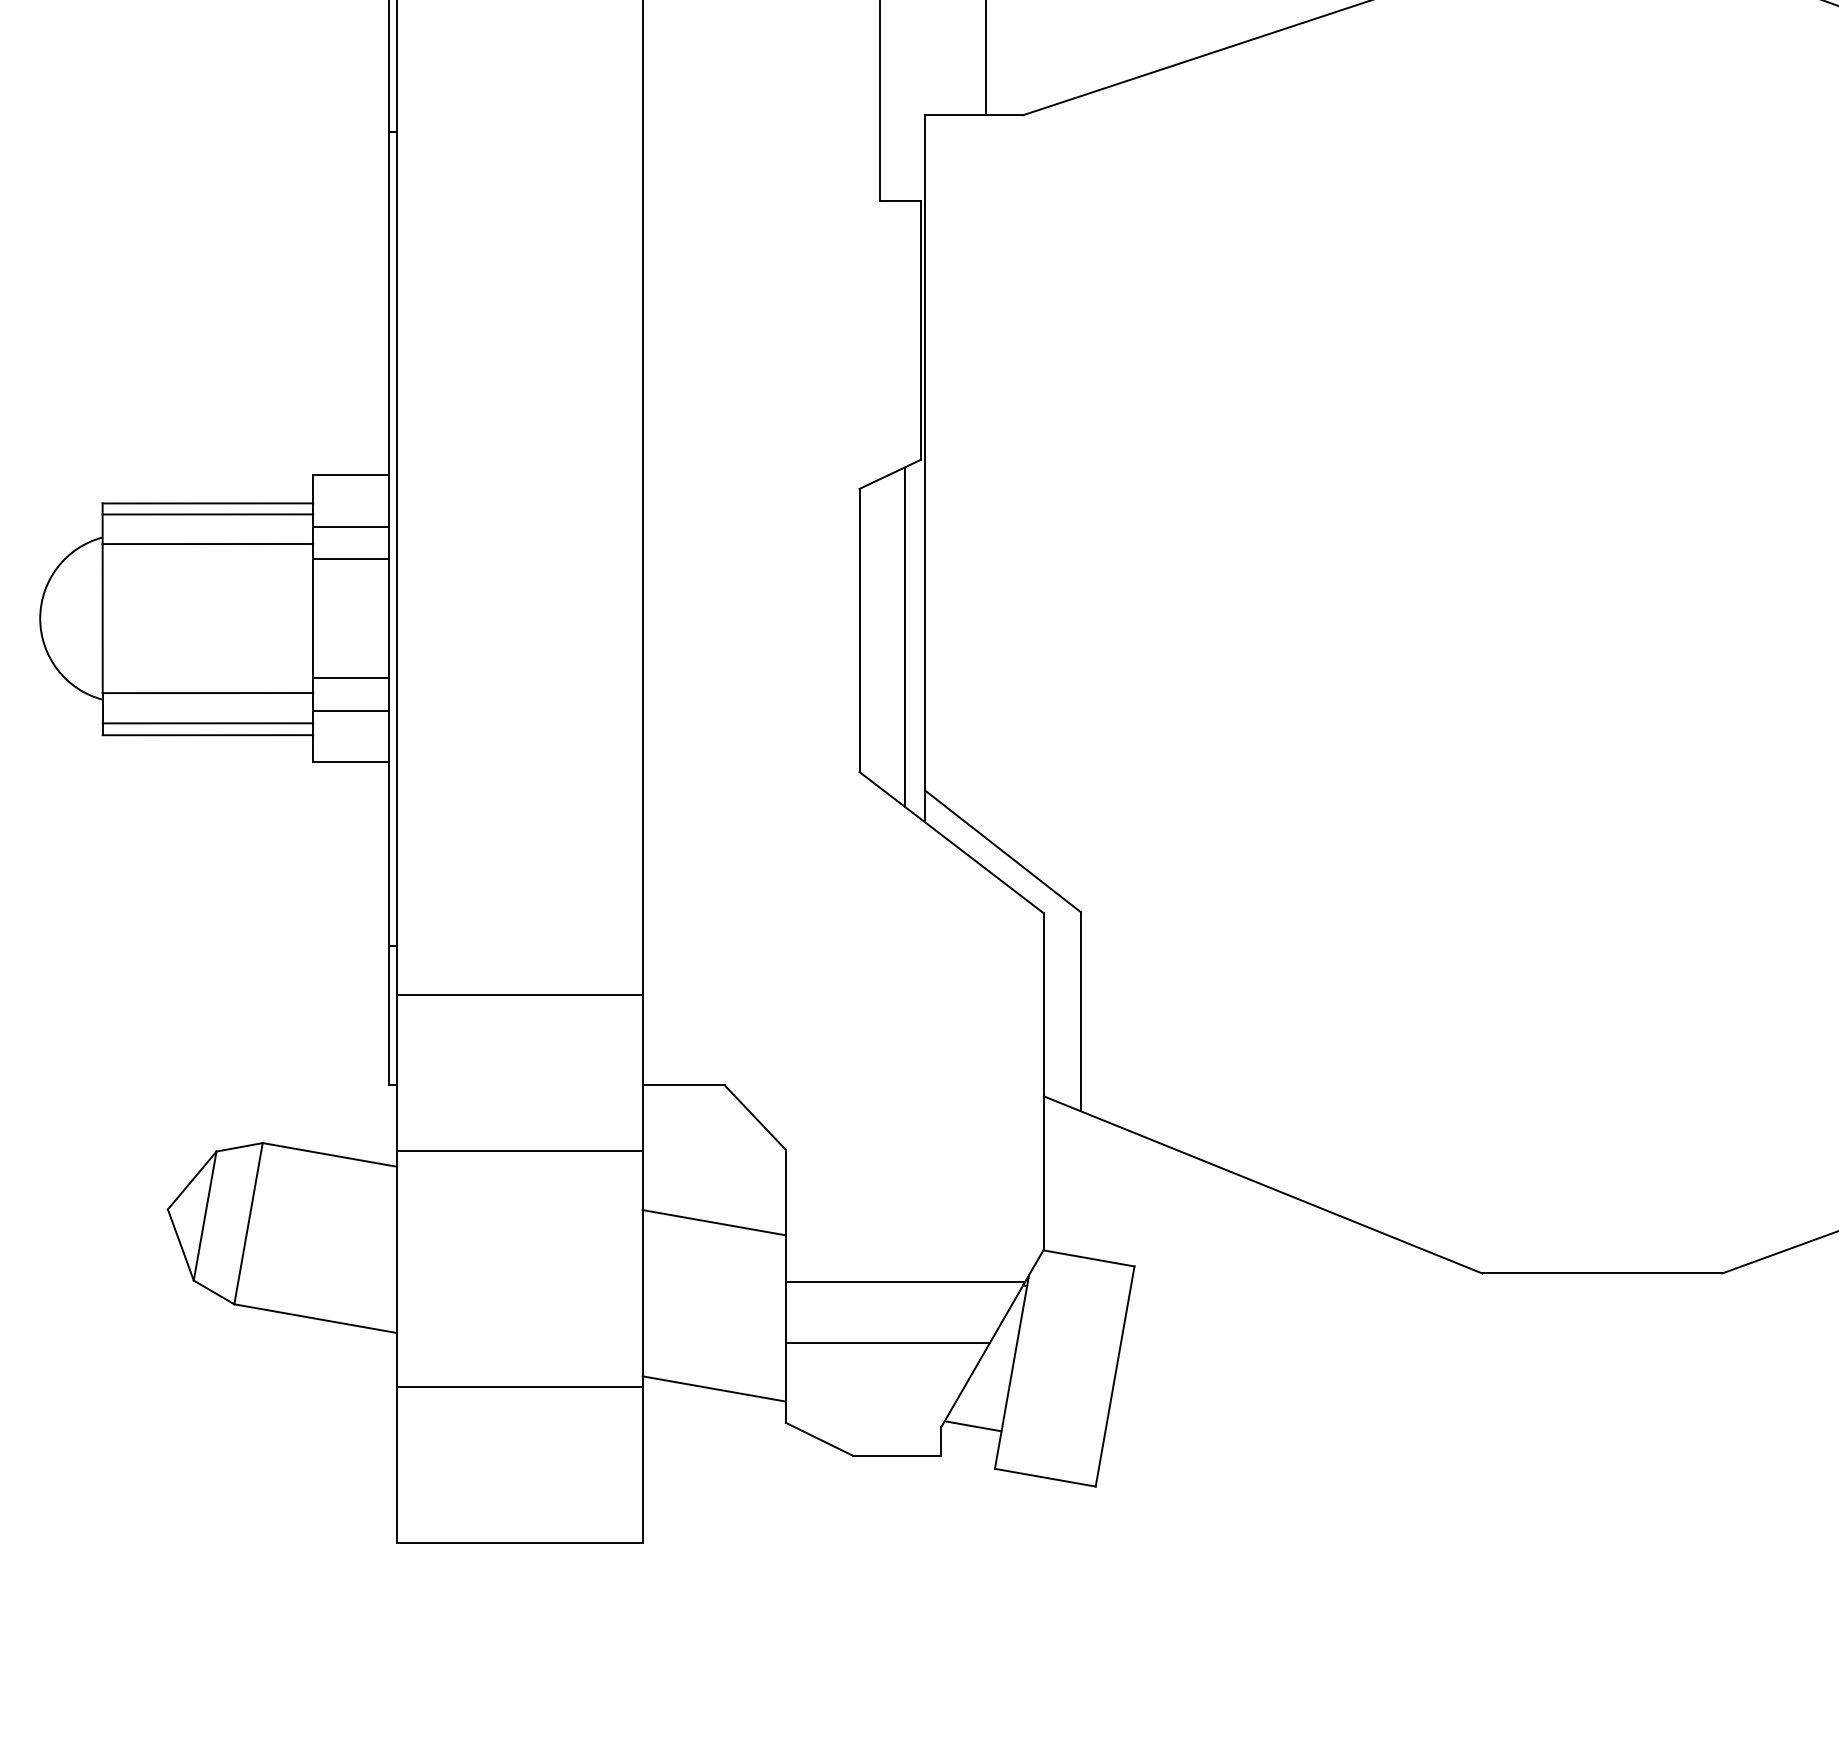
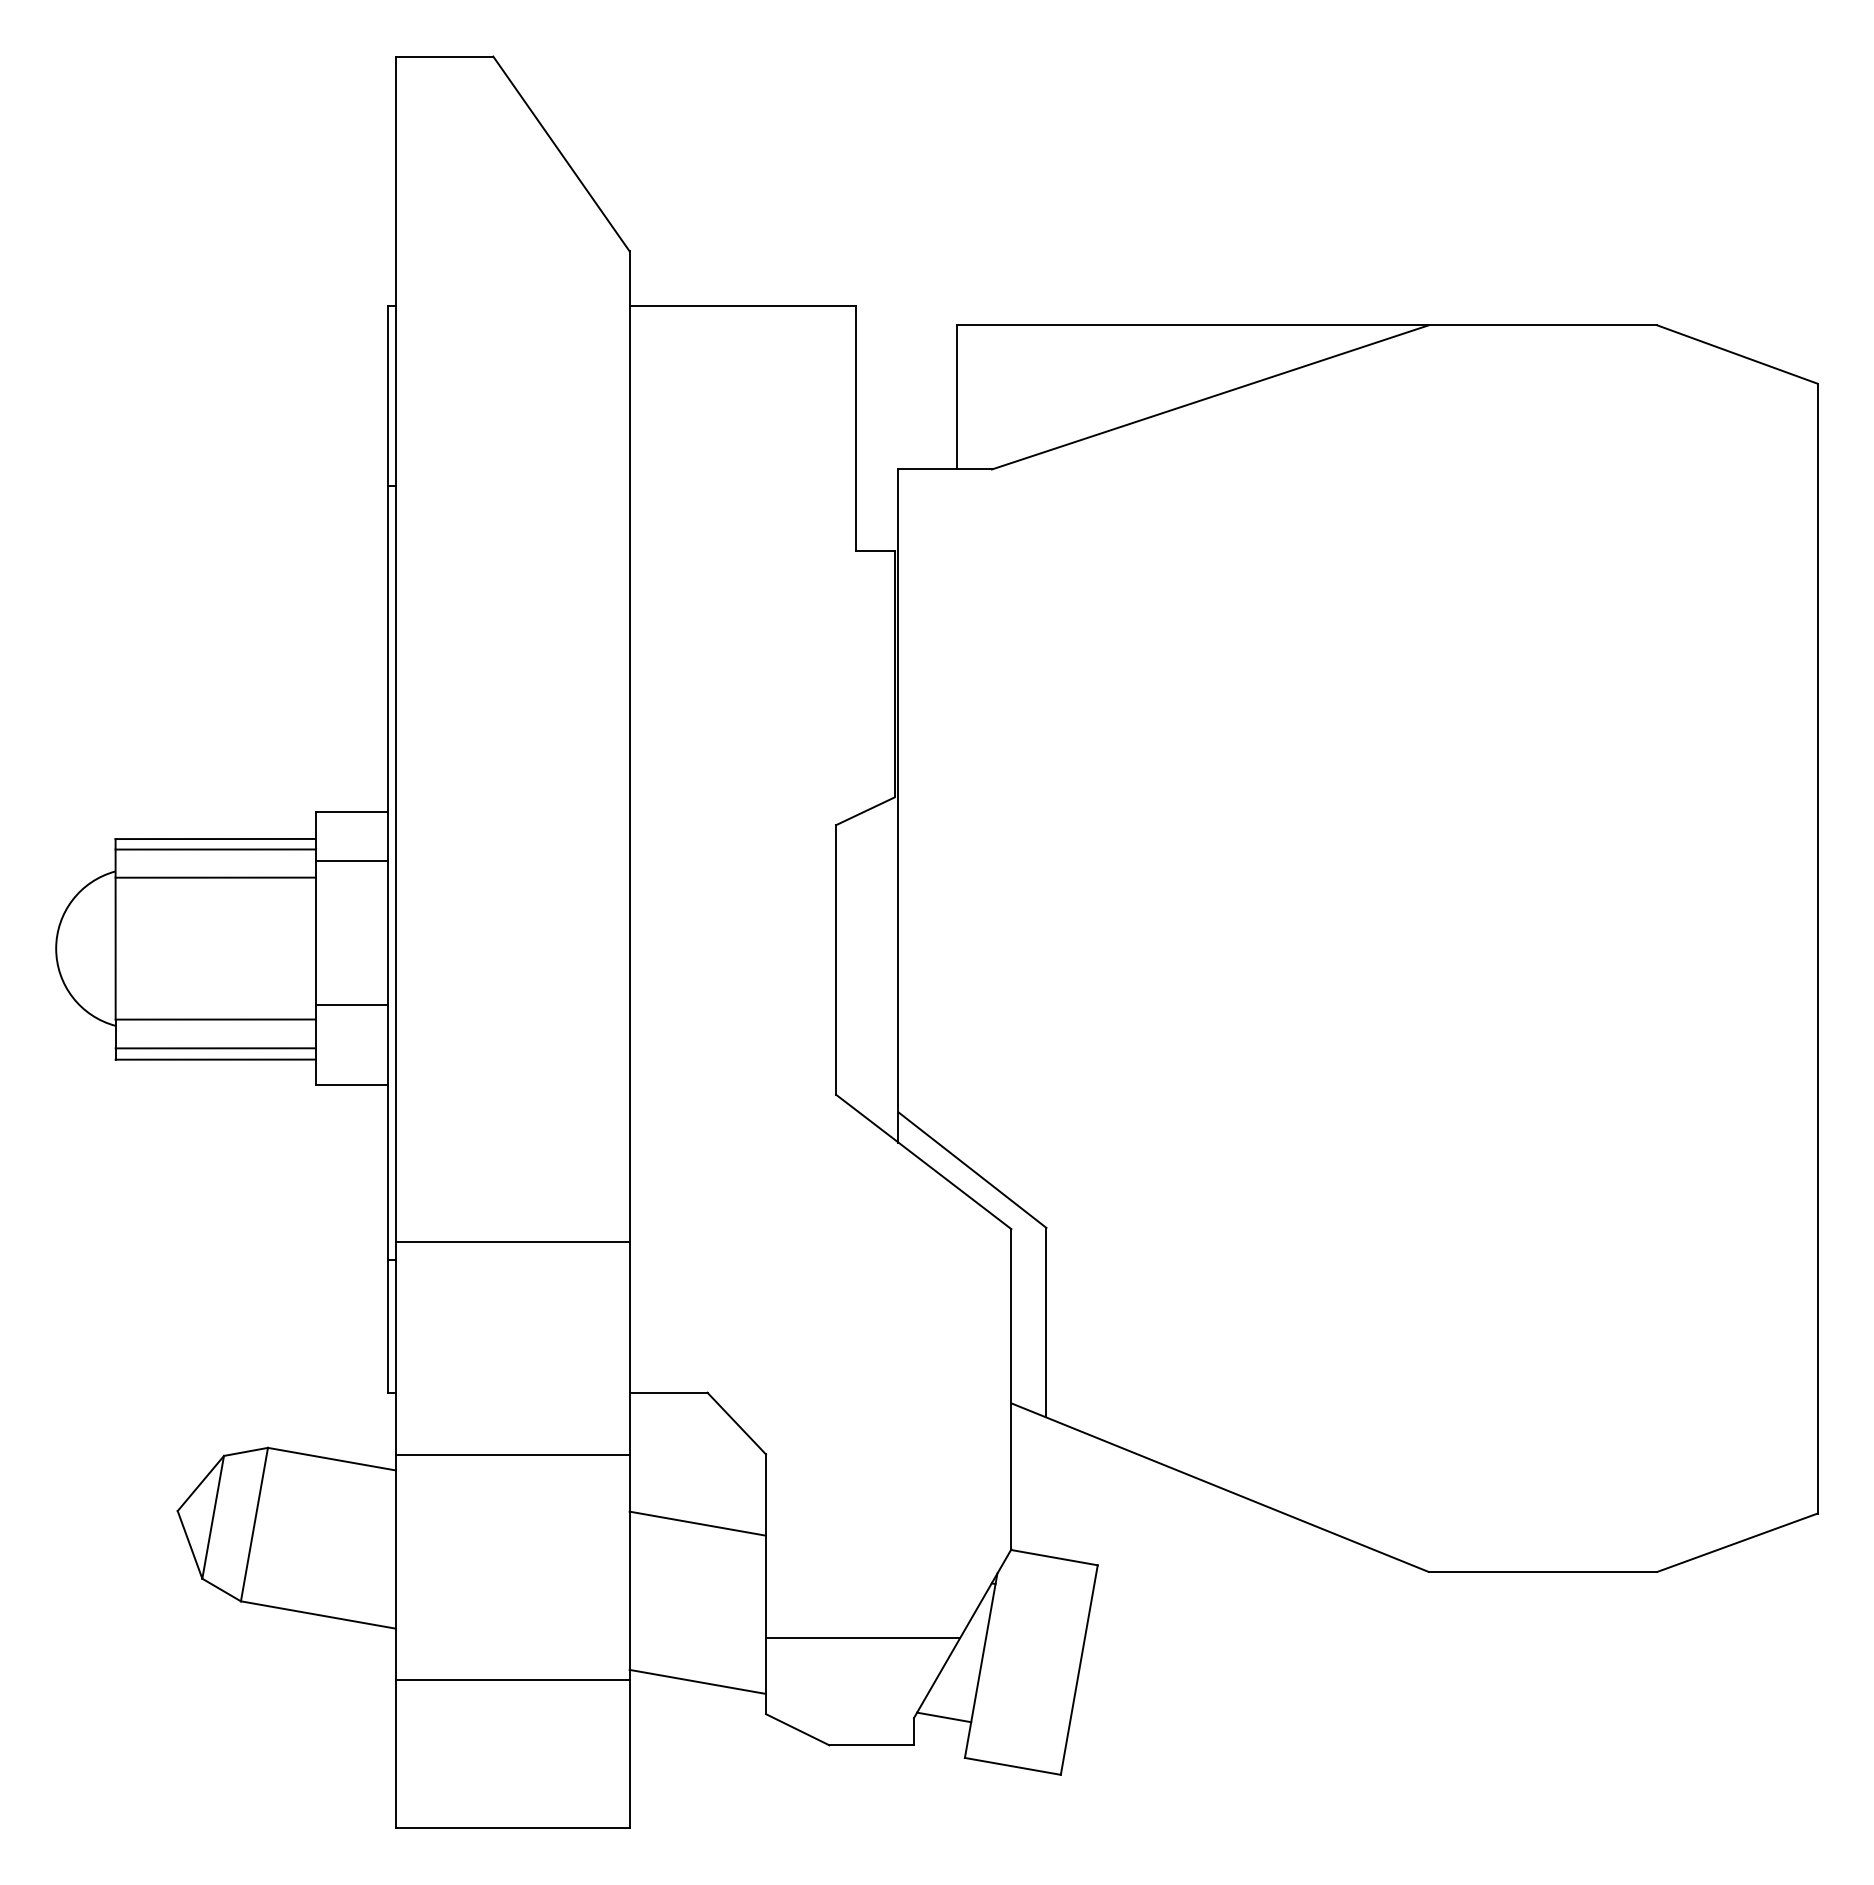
line: (350, 559) -> (351, 892), removed
line: (904, 636) -> (878, 965), removed
line: (350, 710) -> (351, 1036), removed
line: (519, 995) -> (512, 1242), moved
line: (905, 1281) -> (879, 1579), removed

